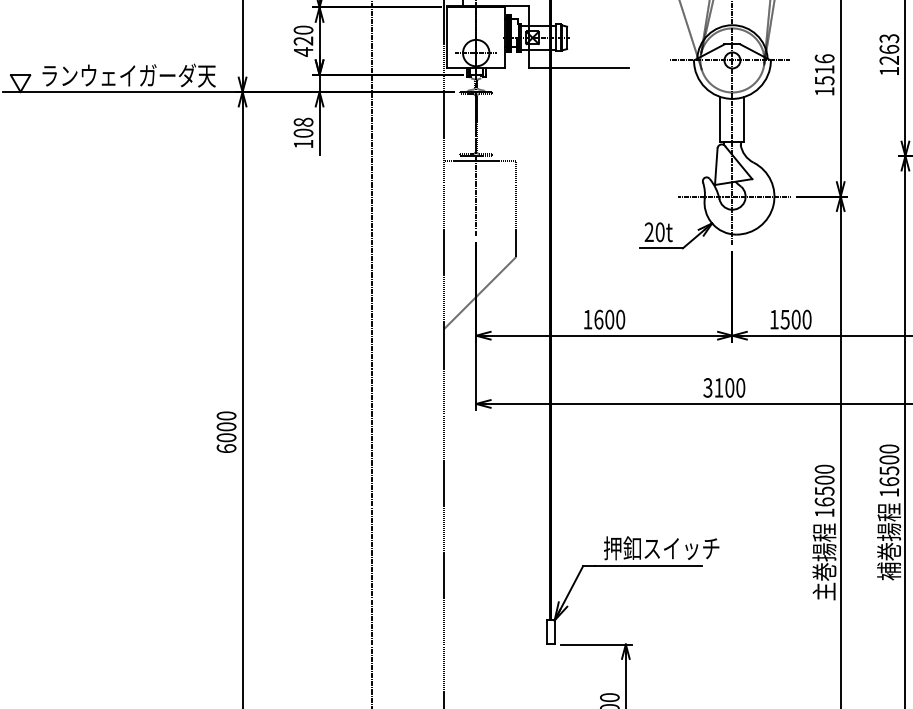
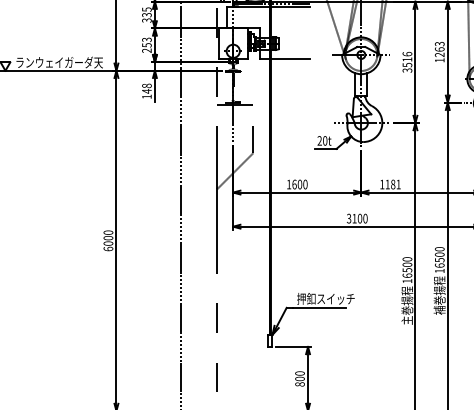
text: (302, 41) -> (146, 45), 420 -> 253
text: (824, 91) -> (407, 70), 1516 -> 3516
text: (302, 133) -> (146, 91), 108 -> 148
text: (794, 319) -> (392, 184), 1500 -> 1181

